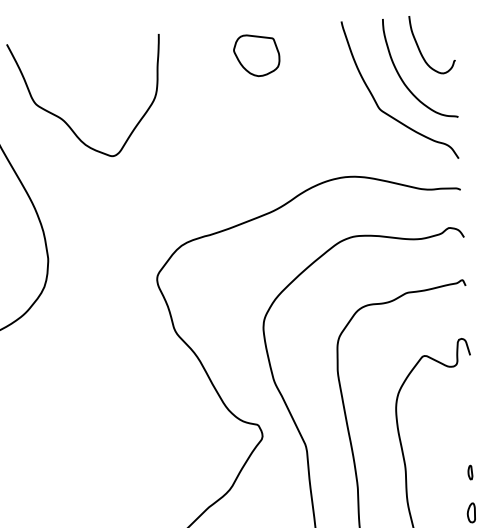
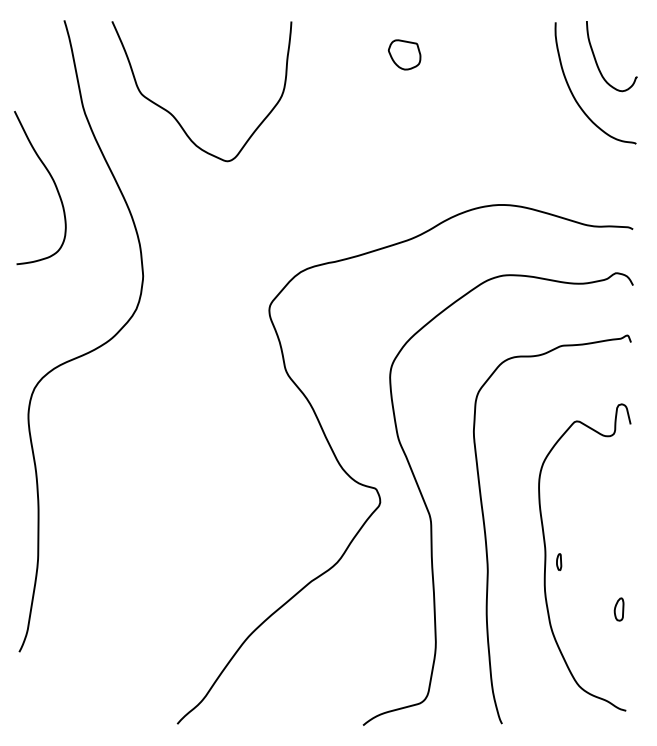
part: (256, 55) -> (404, 54), size x0.6
curve: (376, 101) -> (541, 118), removed
part: (470, 472) -> (559, 561), moved

